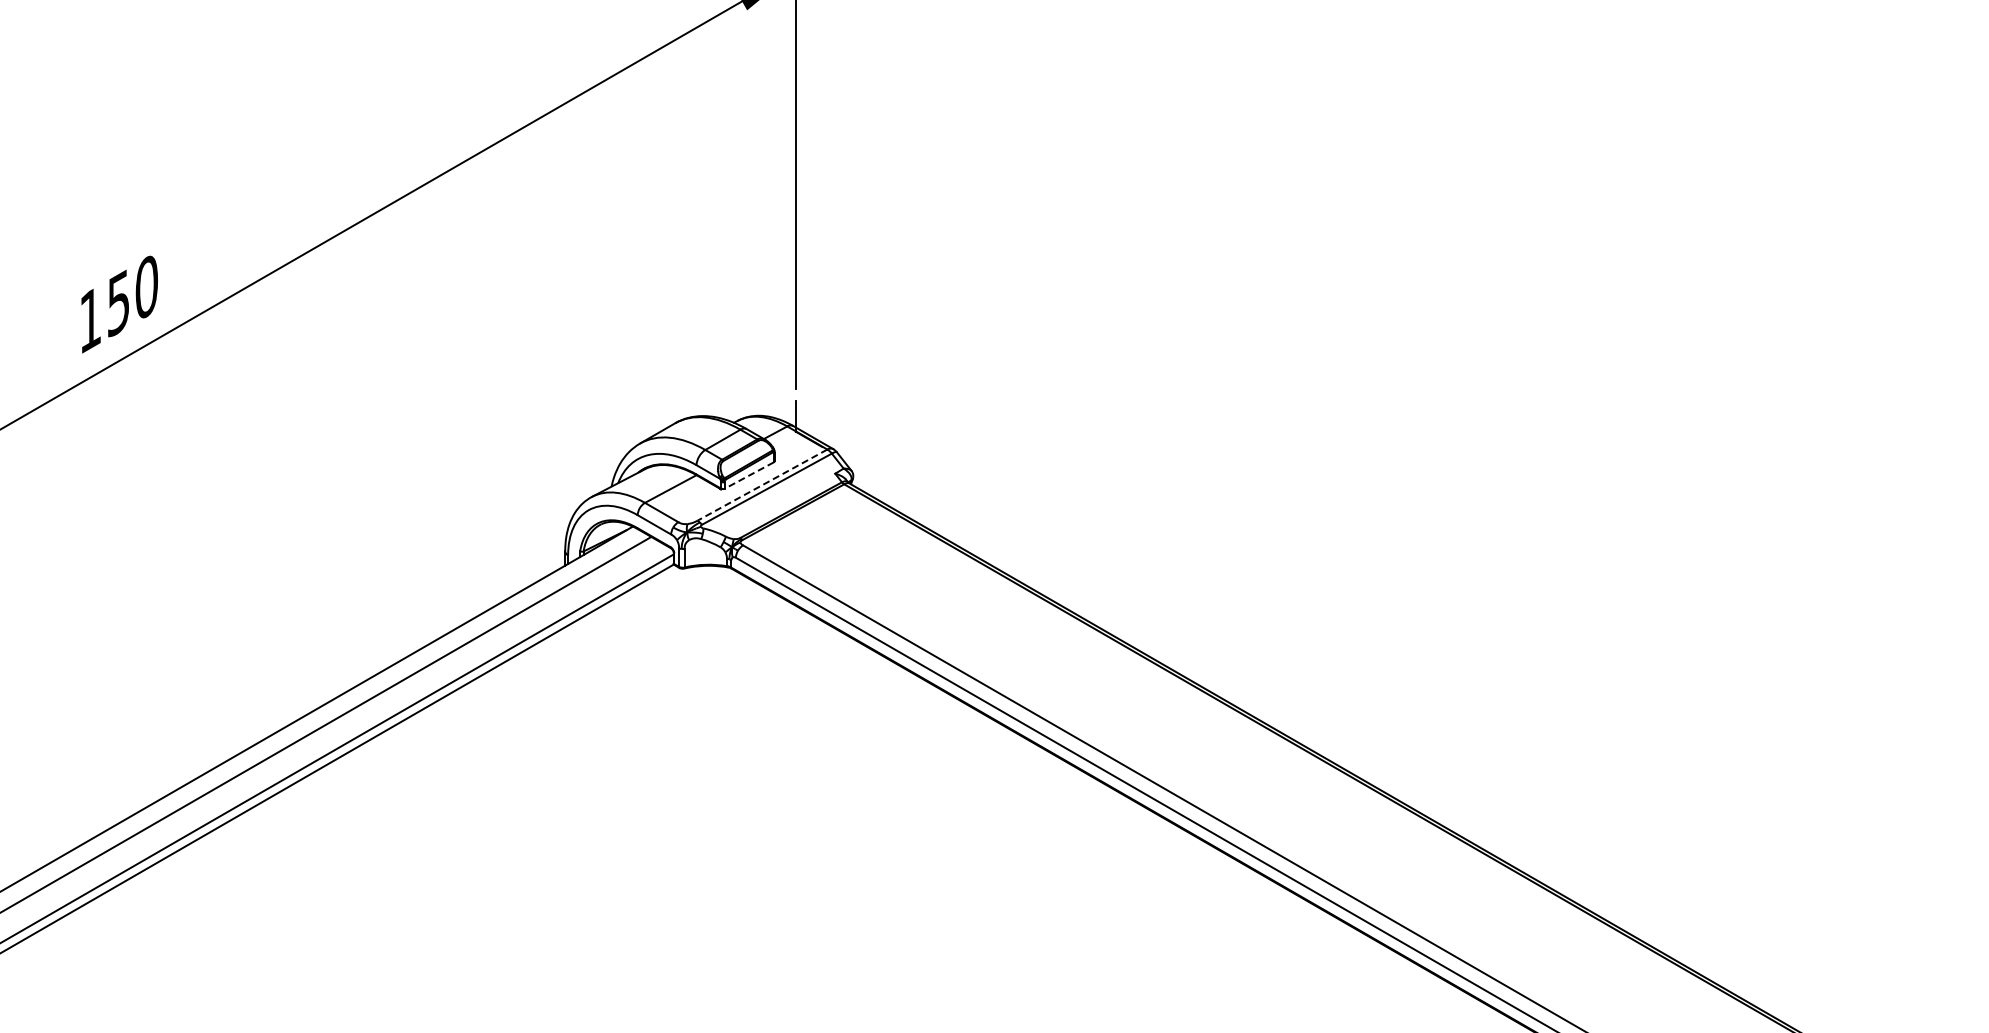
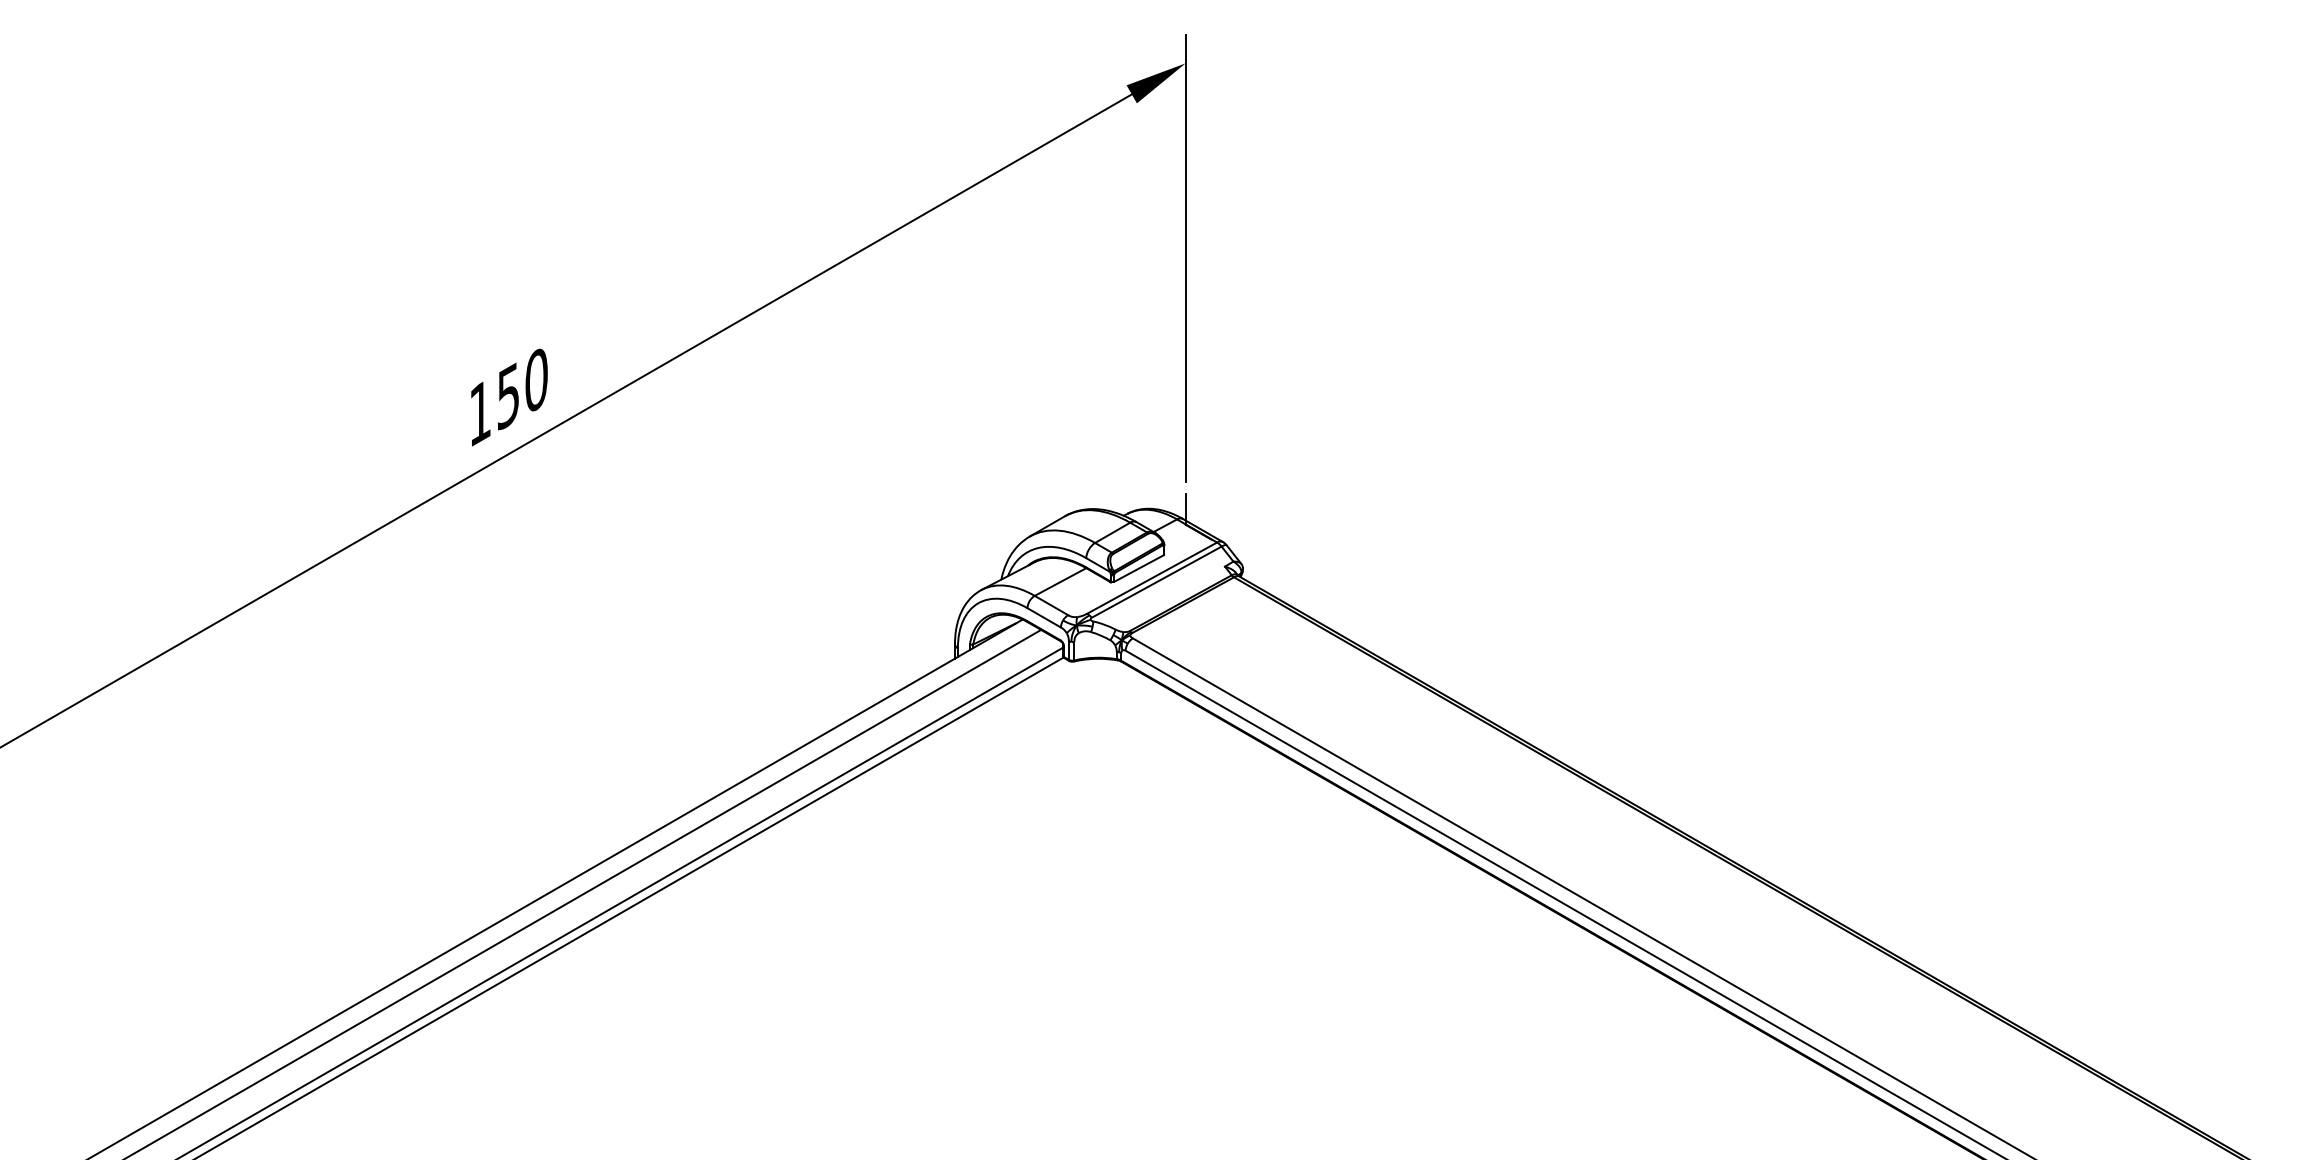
line: (749, 475) -> (1139, 568), dashed -> solid
line: (761, 485) -> (1151, 578), dashed -> solid

